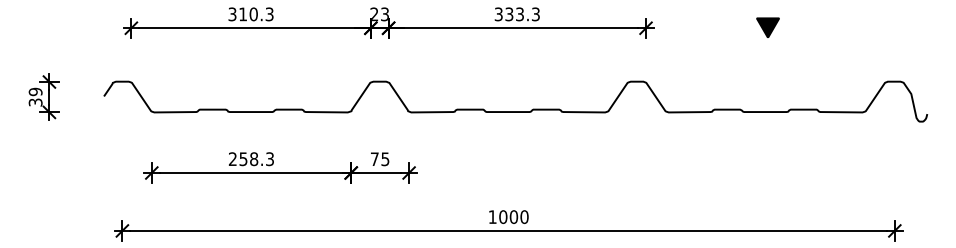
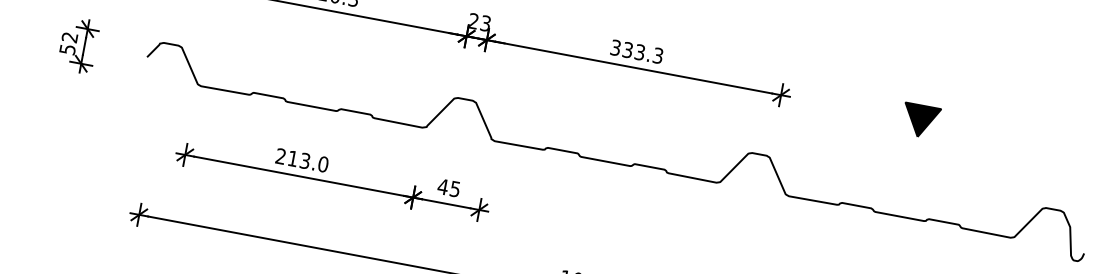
part: (767, 27) -> (920, 120), size x1.4
text: (35, 96) -> (68, 42), 39 -> 52
text: (374, 158) -> (442, 185), 75 -> 45
text: (256, 159) -> (307, 161), 258.3 -> 213.0

